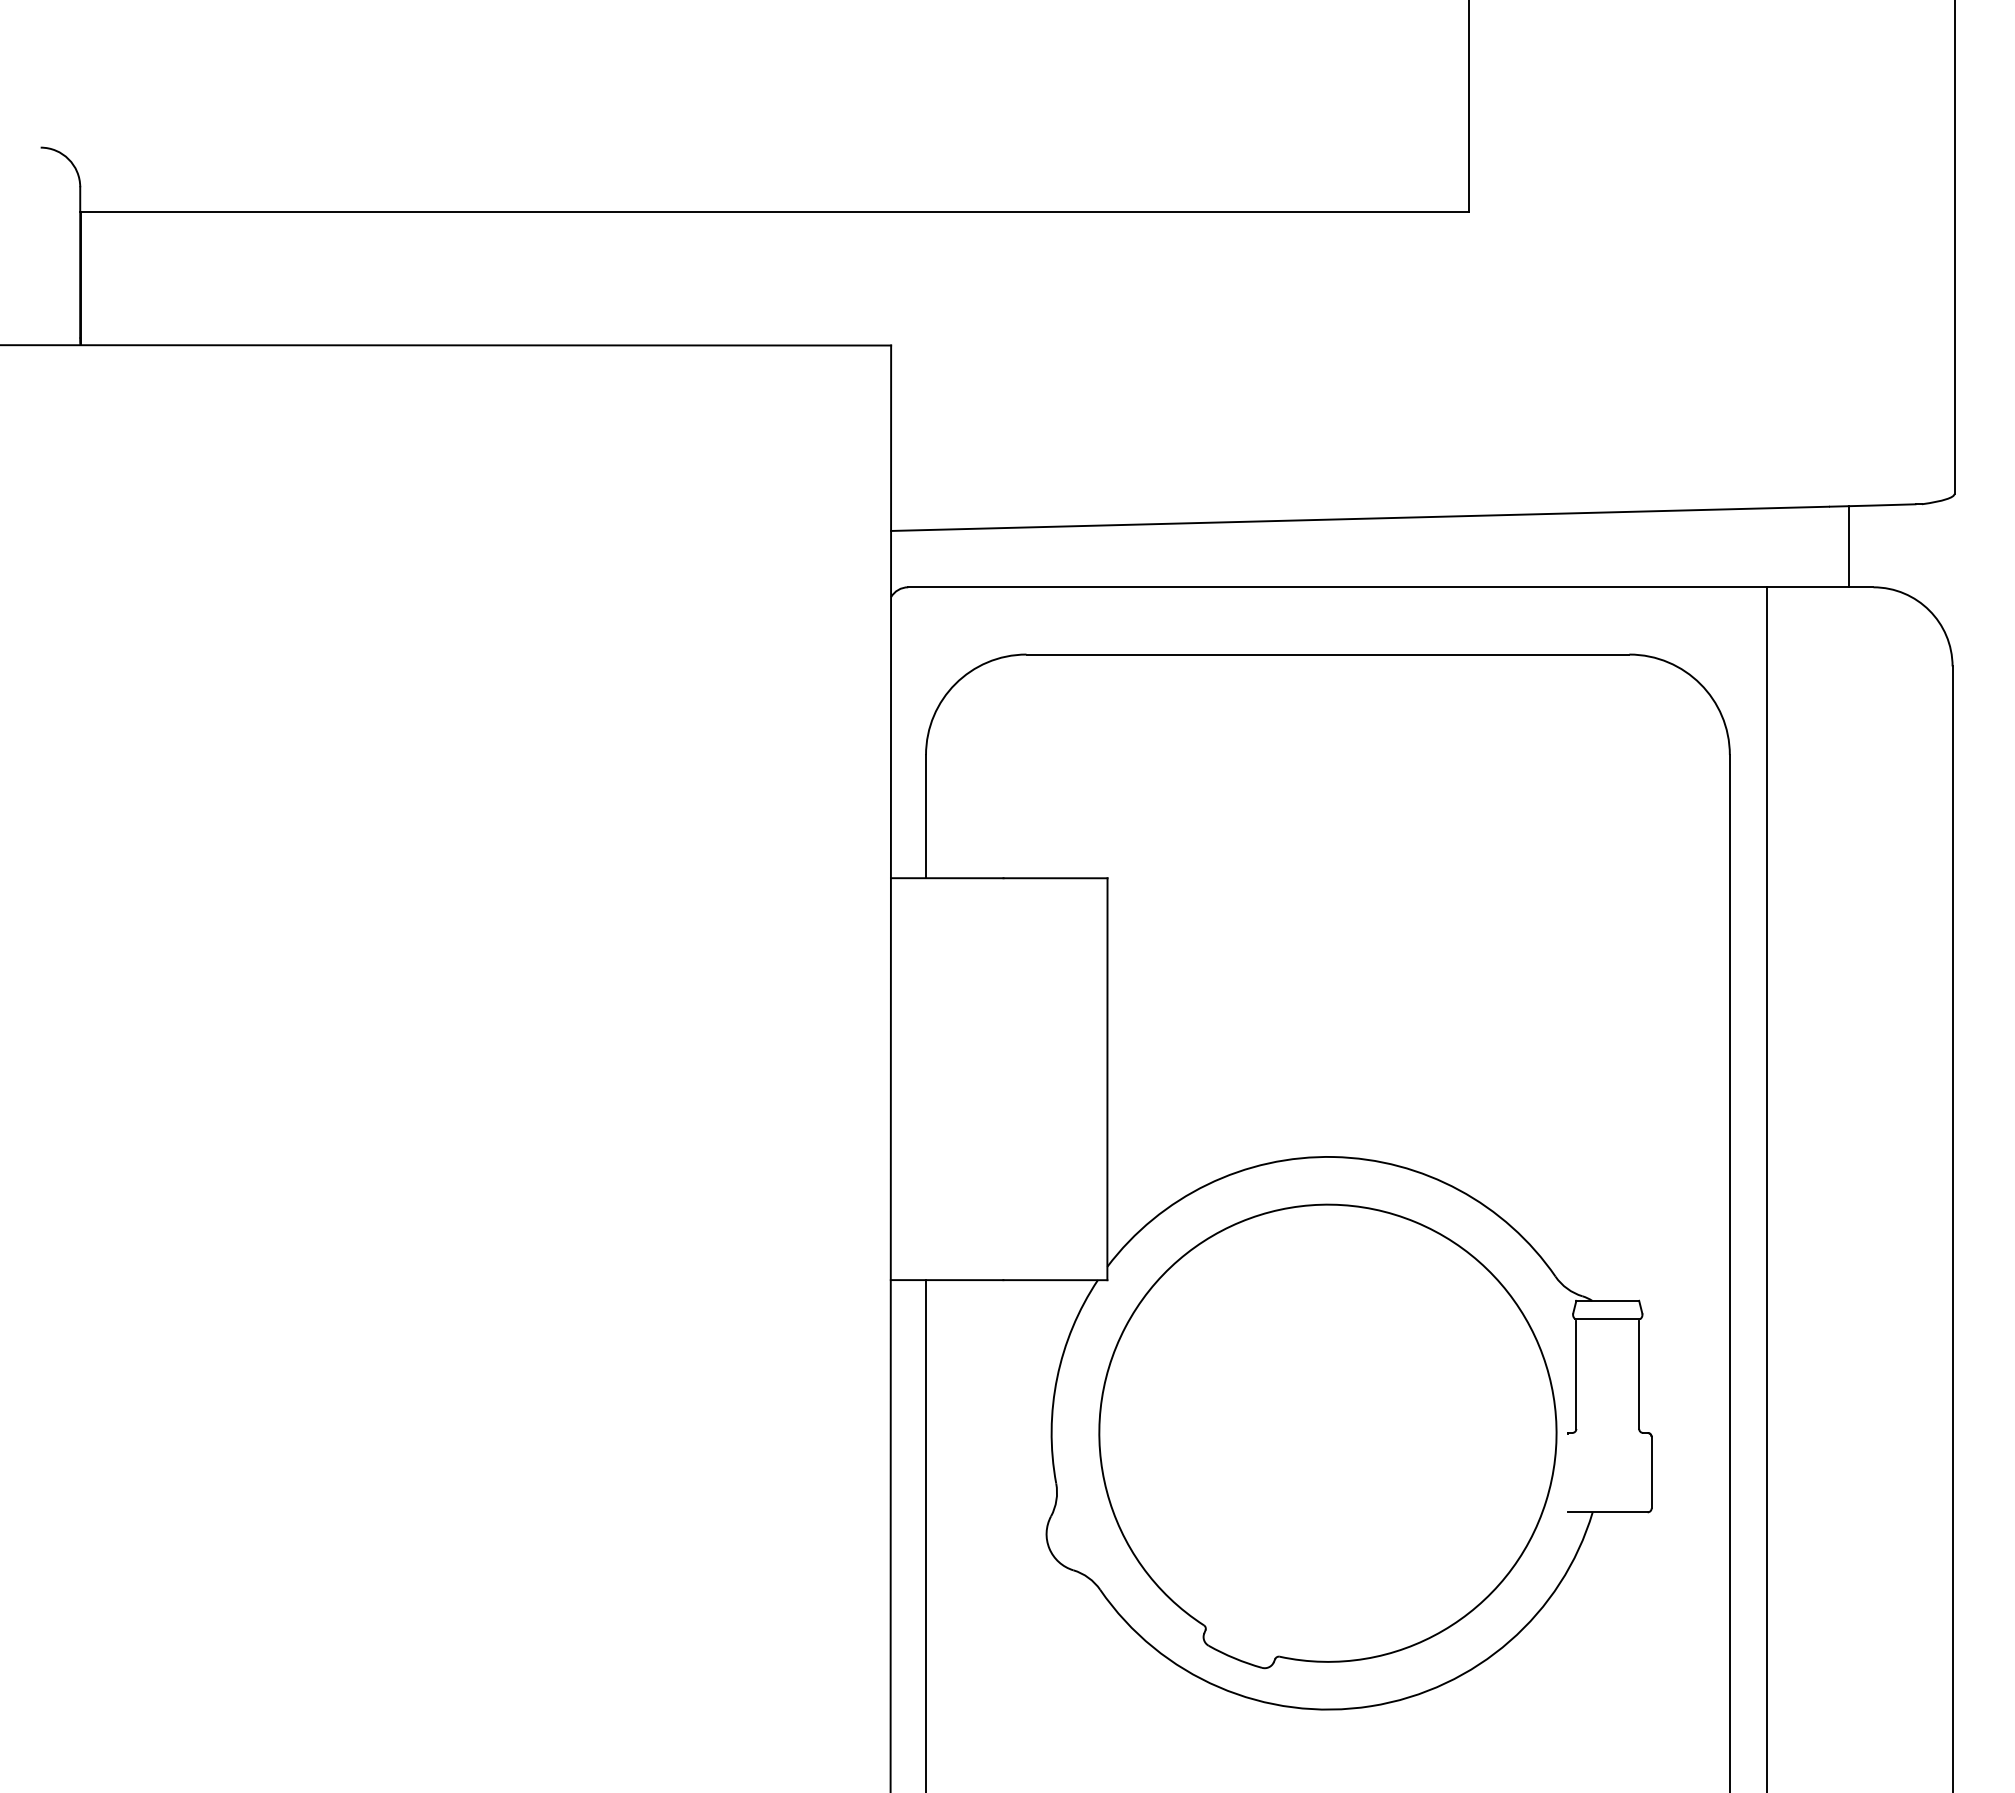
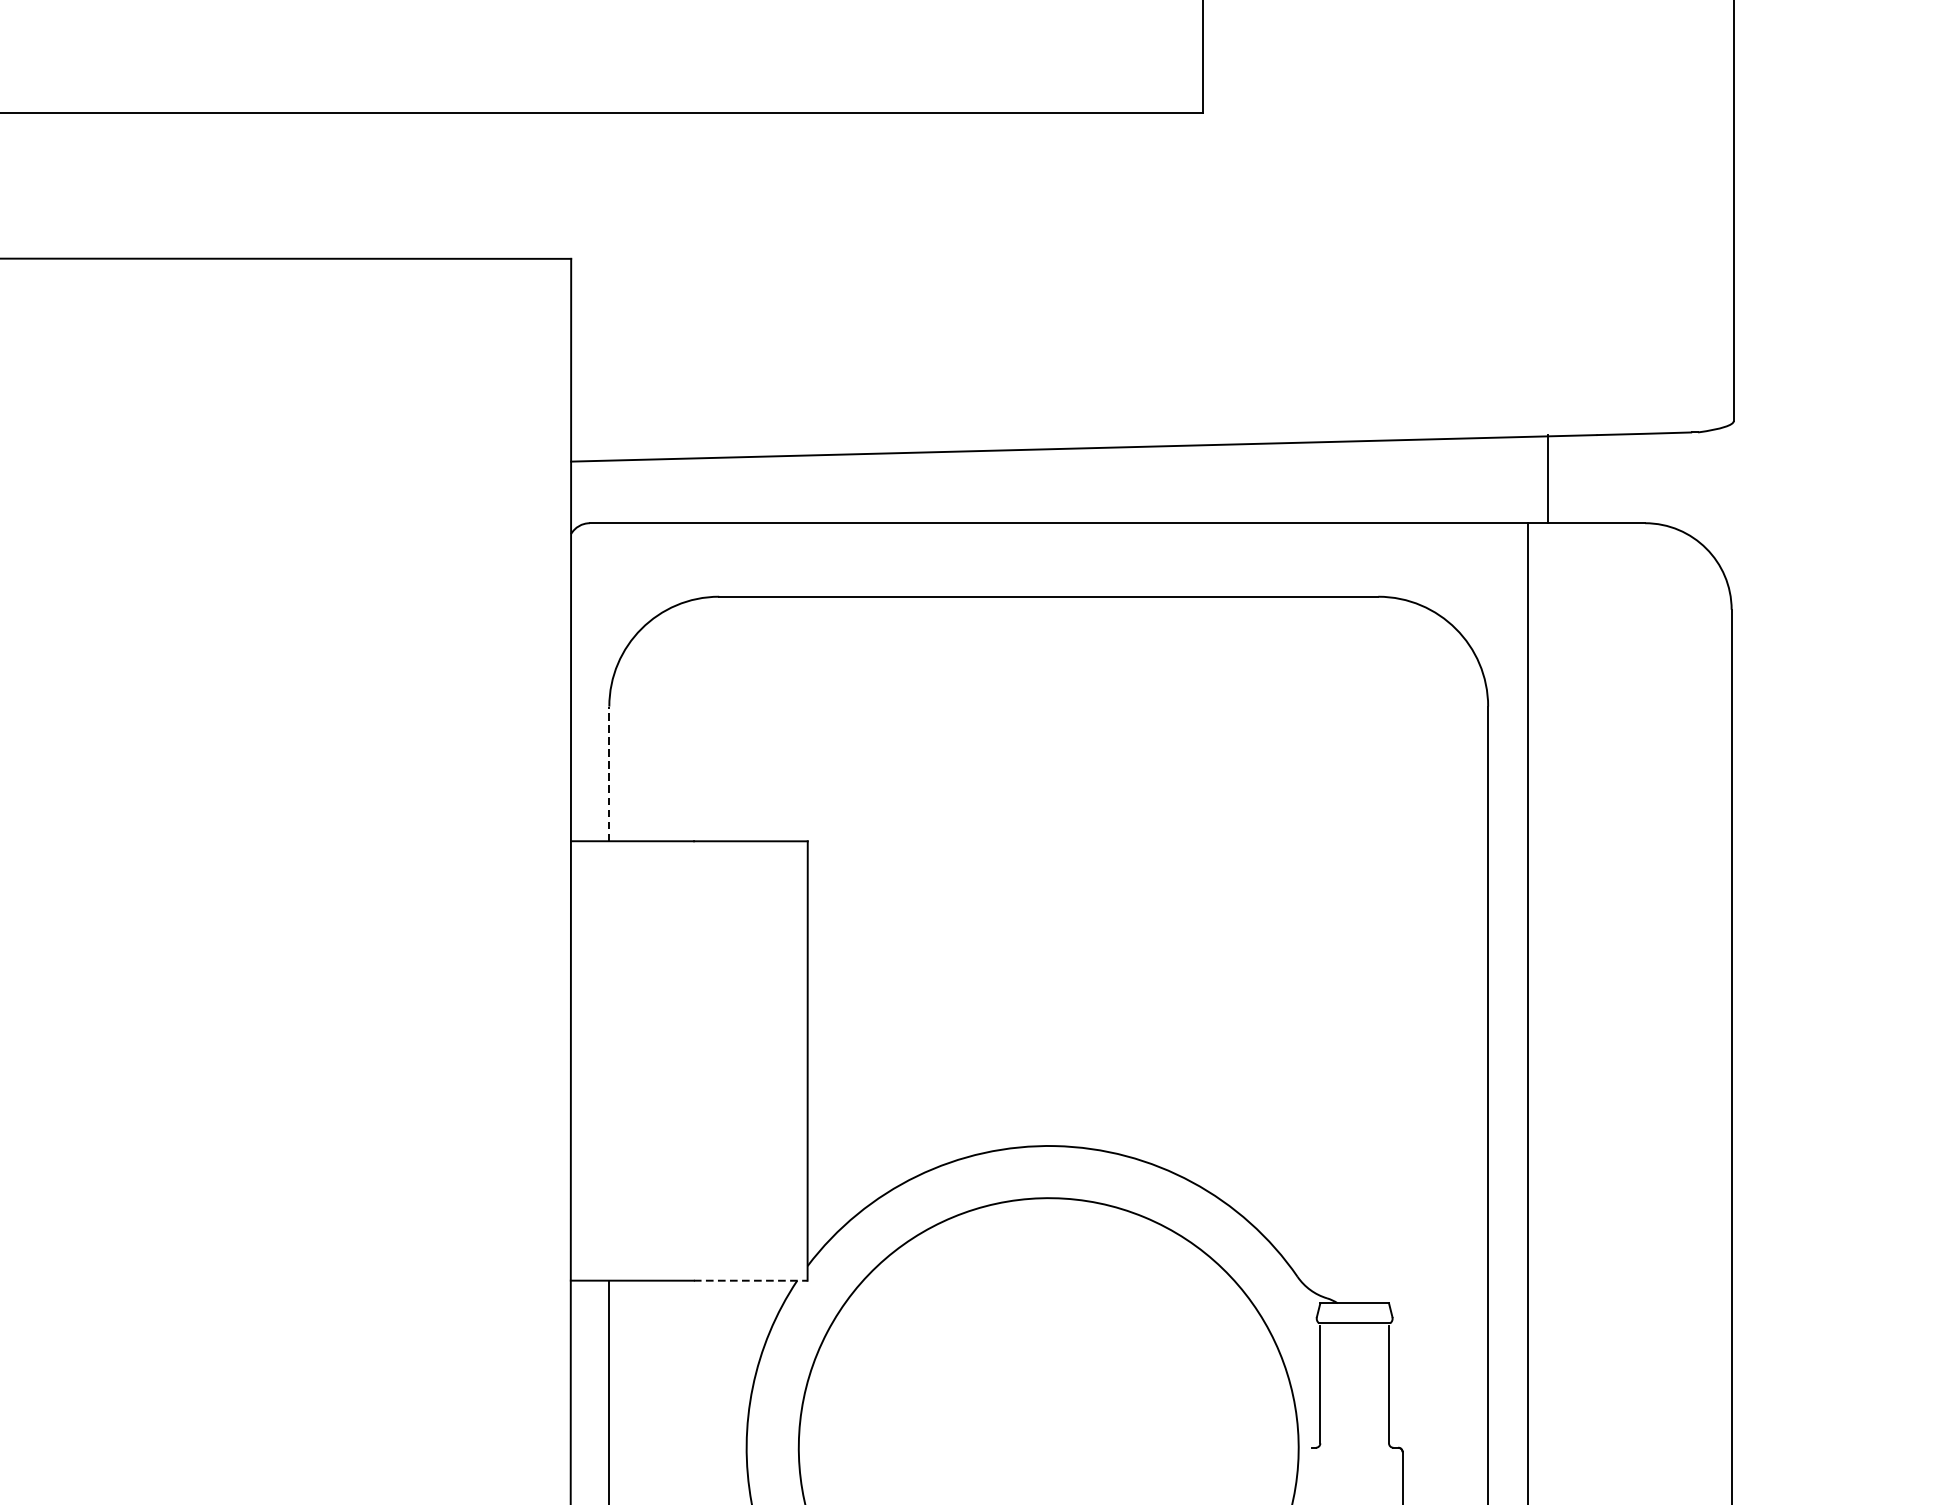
line: (1848, 546) -> (1547, 478), moved
line: (926, 816) -> (609, 773), solid -> dashed
line: (1055, 1280) -> (750, 1281), solid -> dashed

